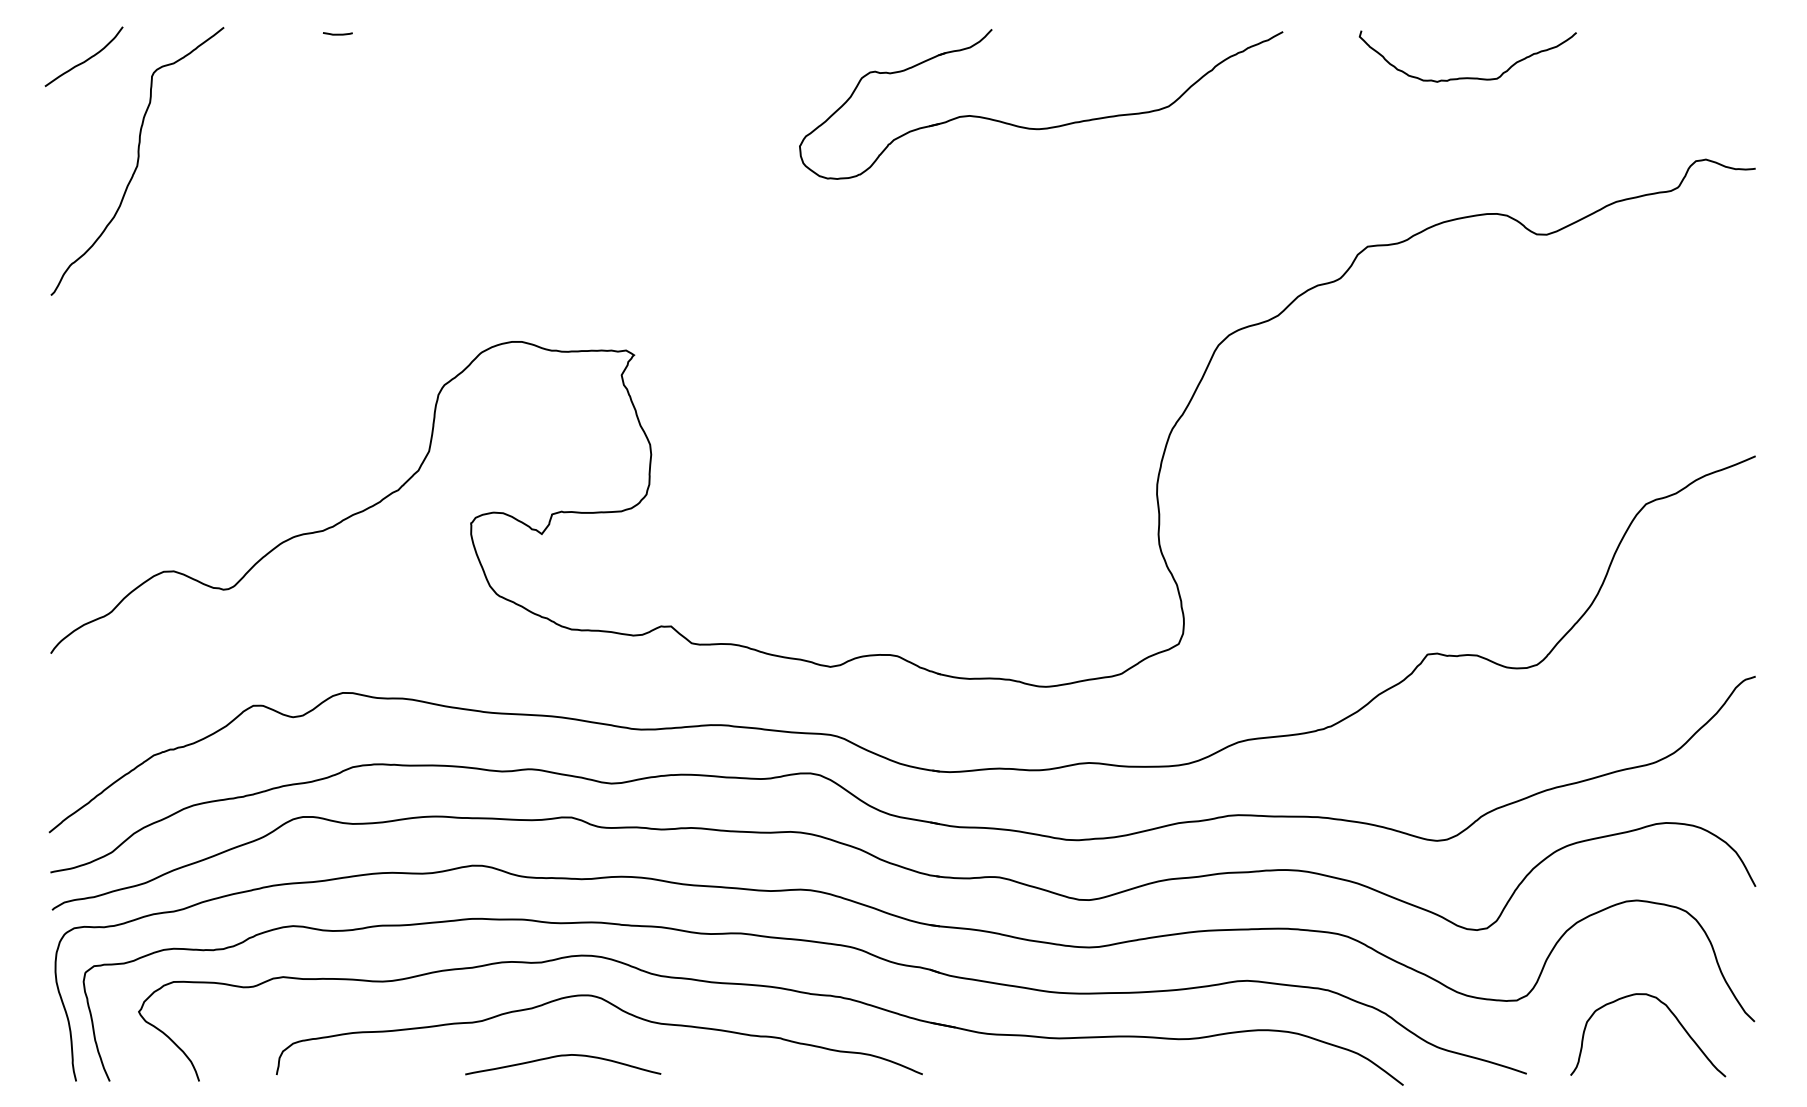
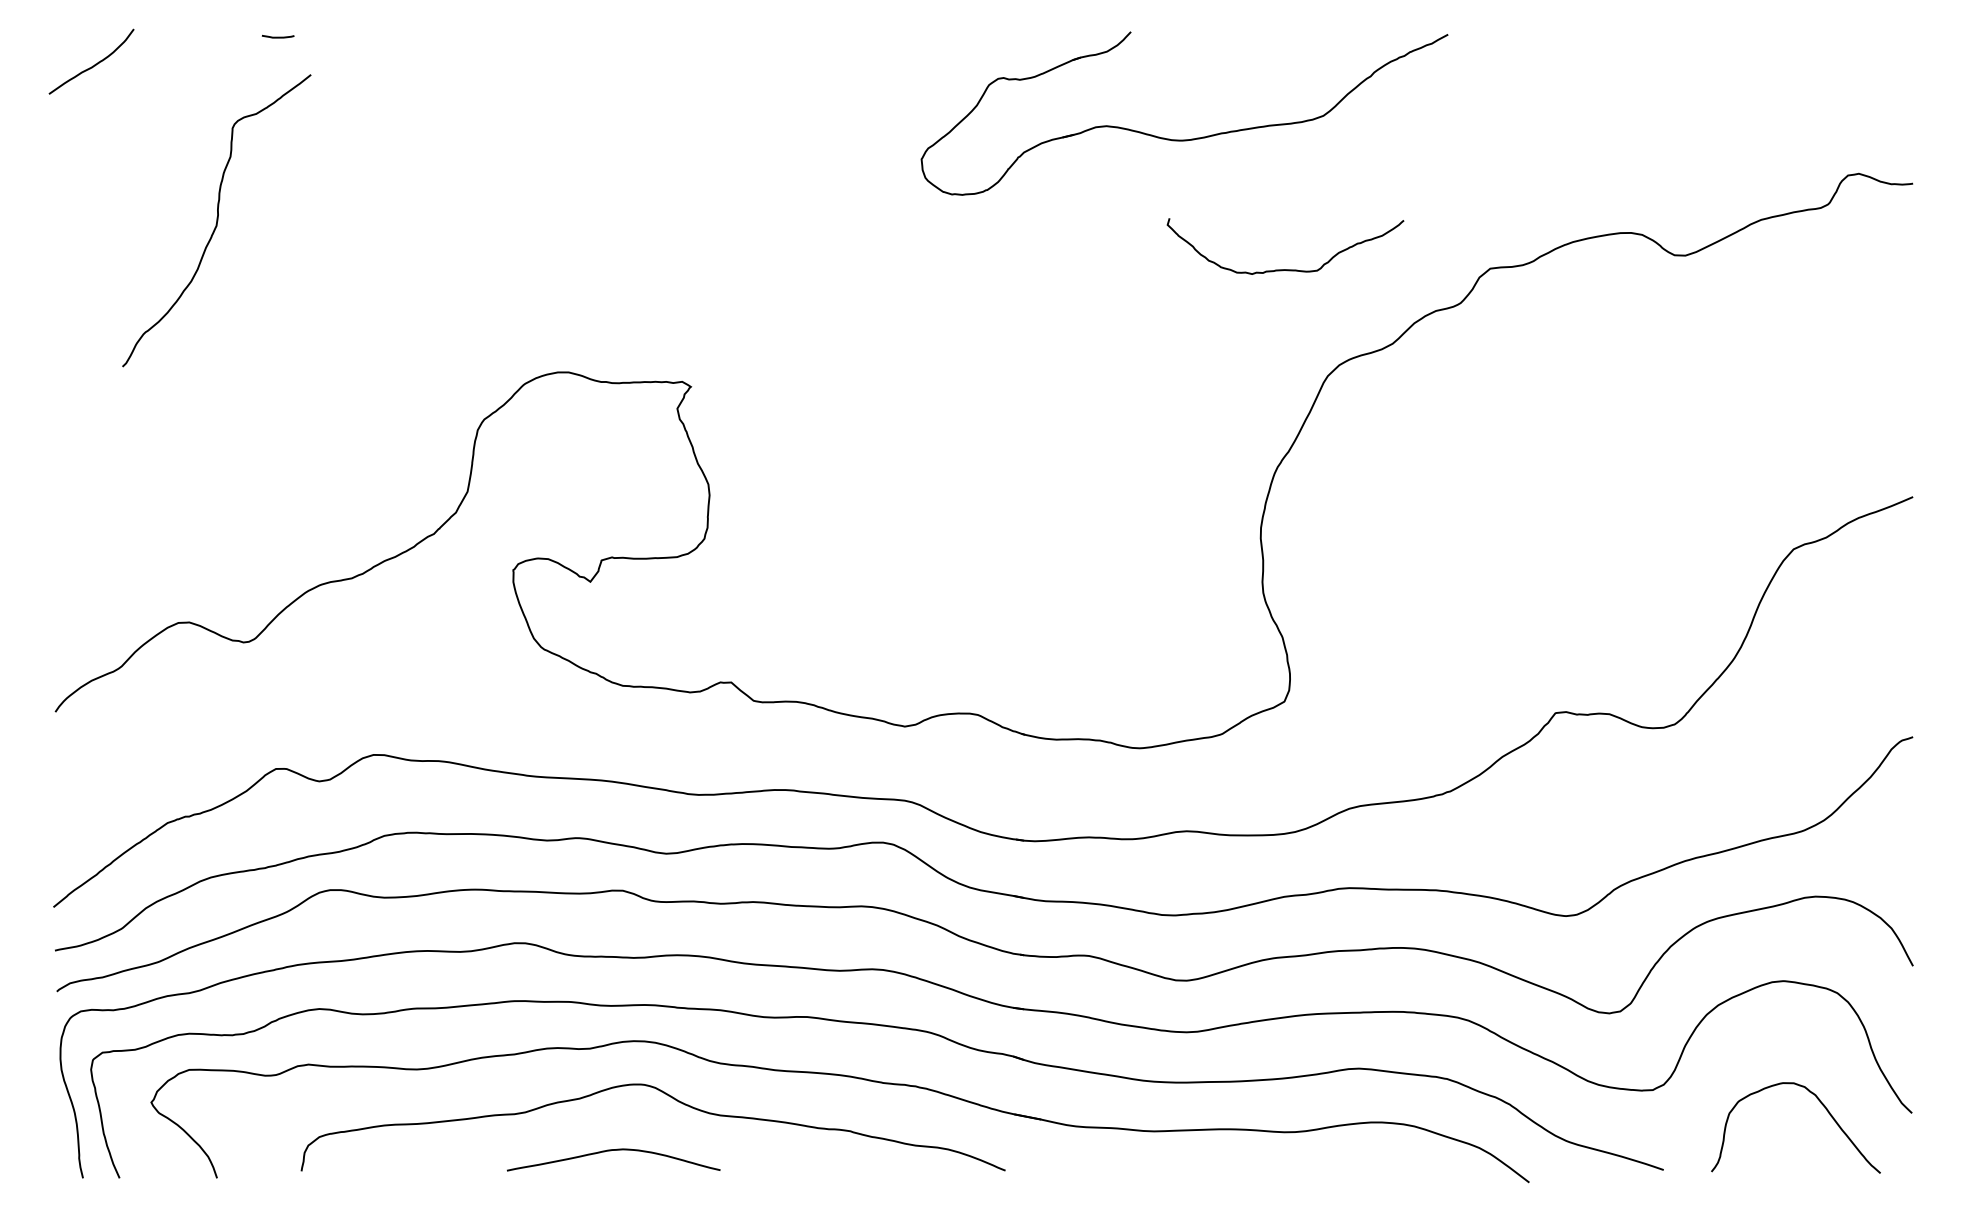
curve: (337, 33) -> (277, 36), moved
curve: (1467, 77) -> (1285, 269), moved
part: (1047, 127) -> (1191, 138), moved
curve: (137, 161) -> (216, 220), moved

